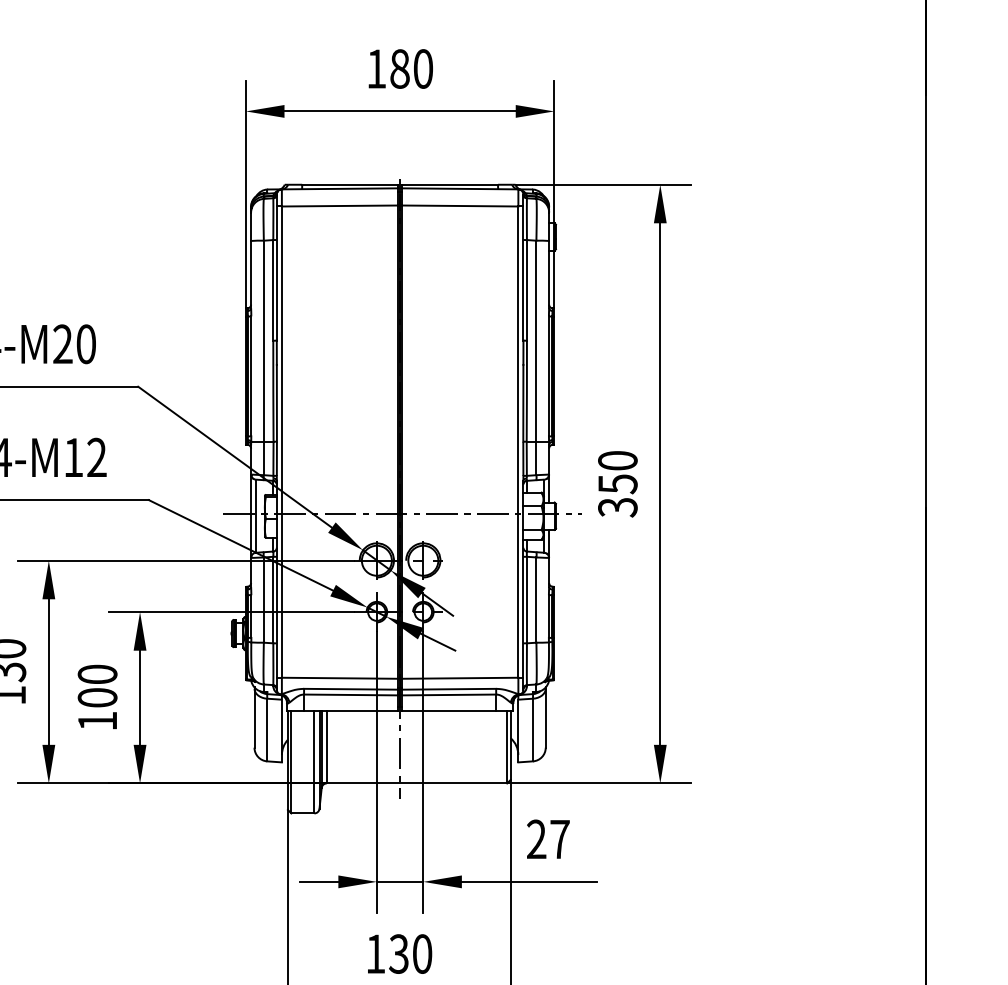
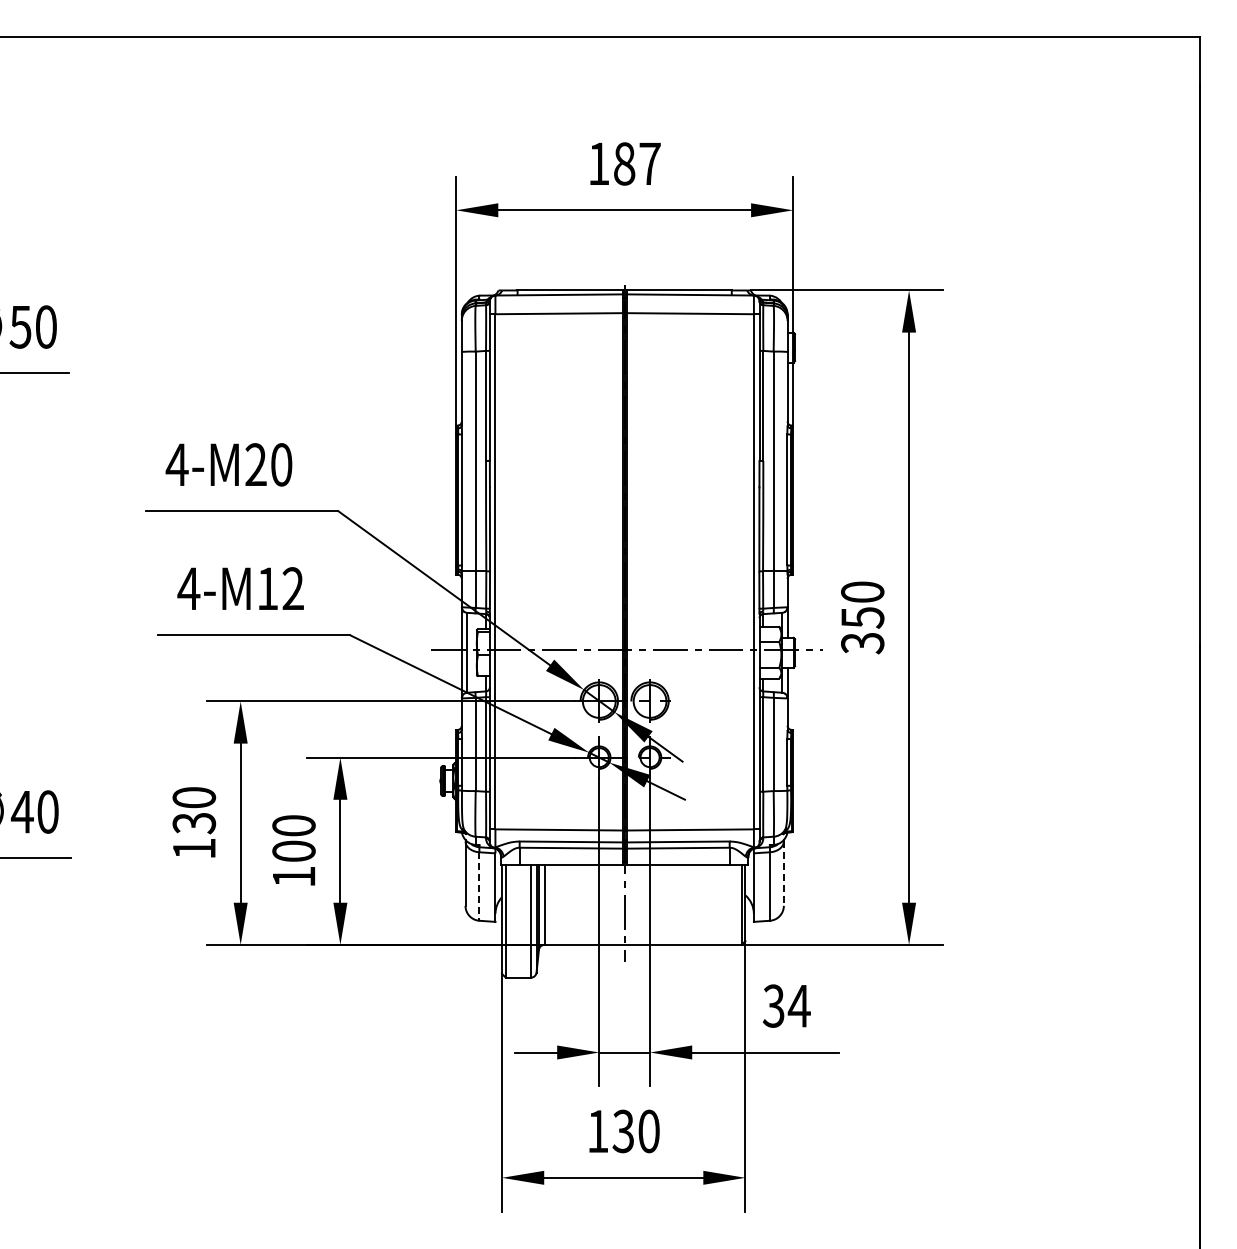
text: (422, 68) -> (649, 163), 180 -> 187
line: (545, 719) -> (783, 874), solid -> dashed
line: (267, 730) -> (479, 887), solid -> dashed
text: (548, 838) -> (786, 1005), 27 -> 34

